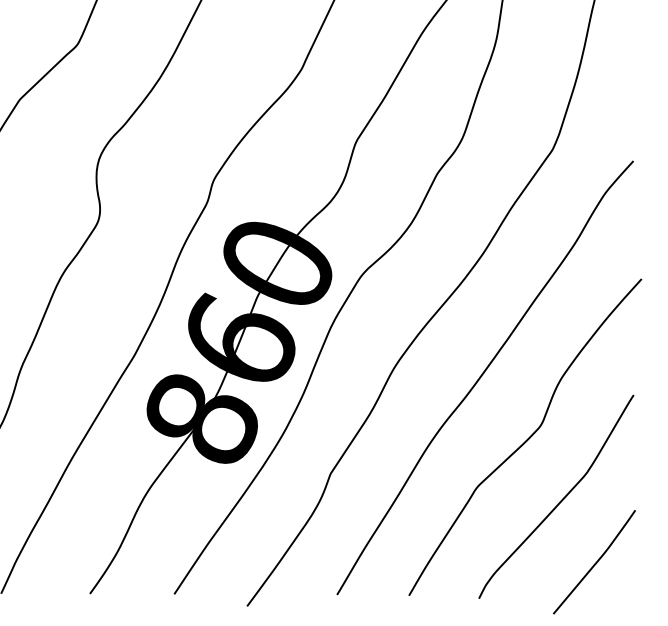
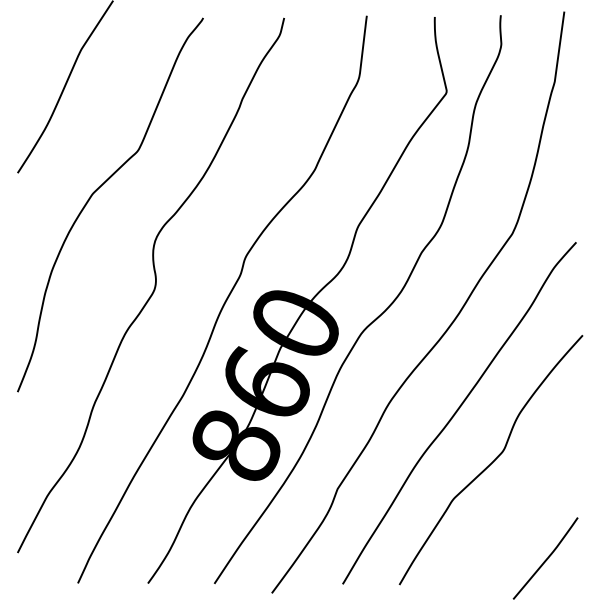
curve: (561, 499) -> (519, 509), removed

